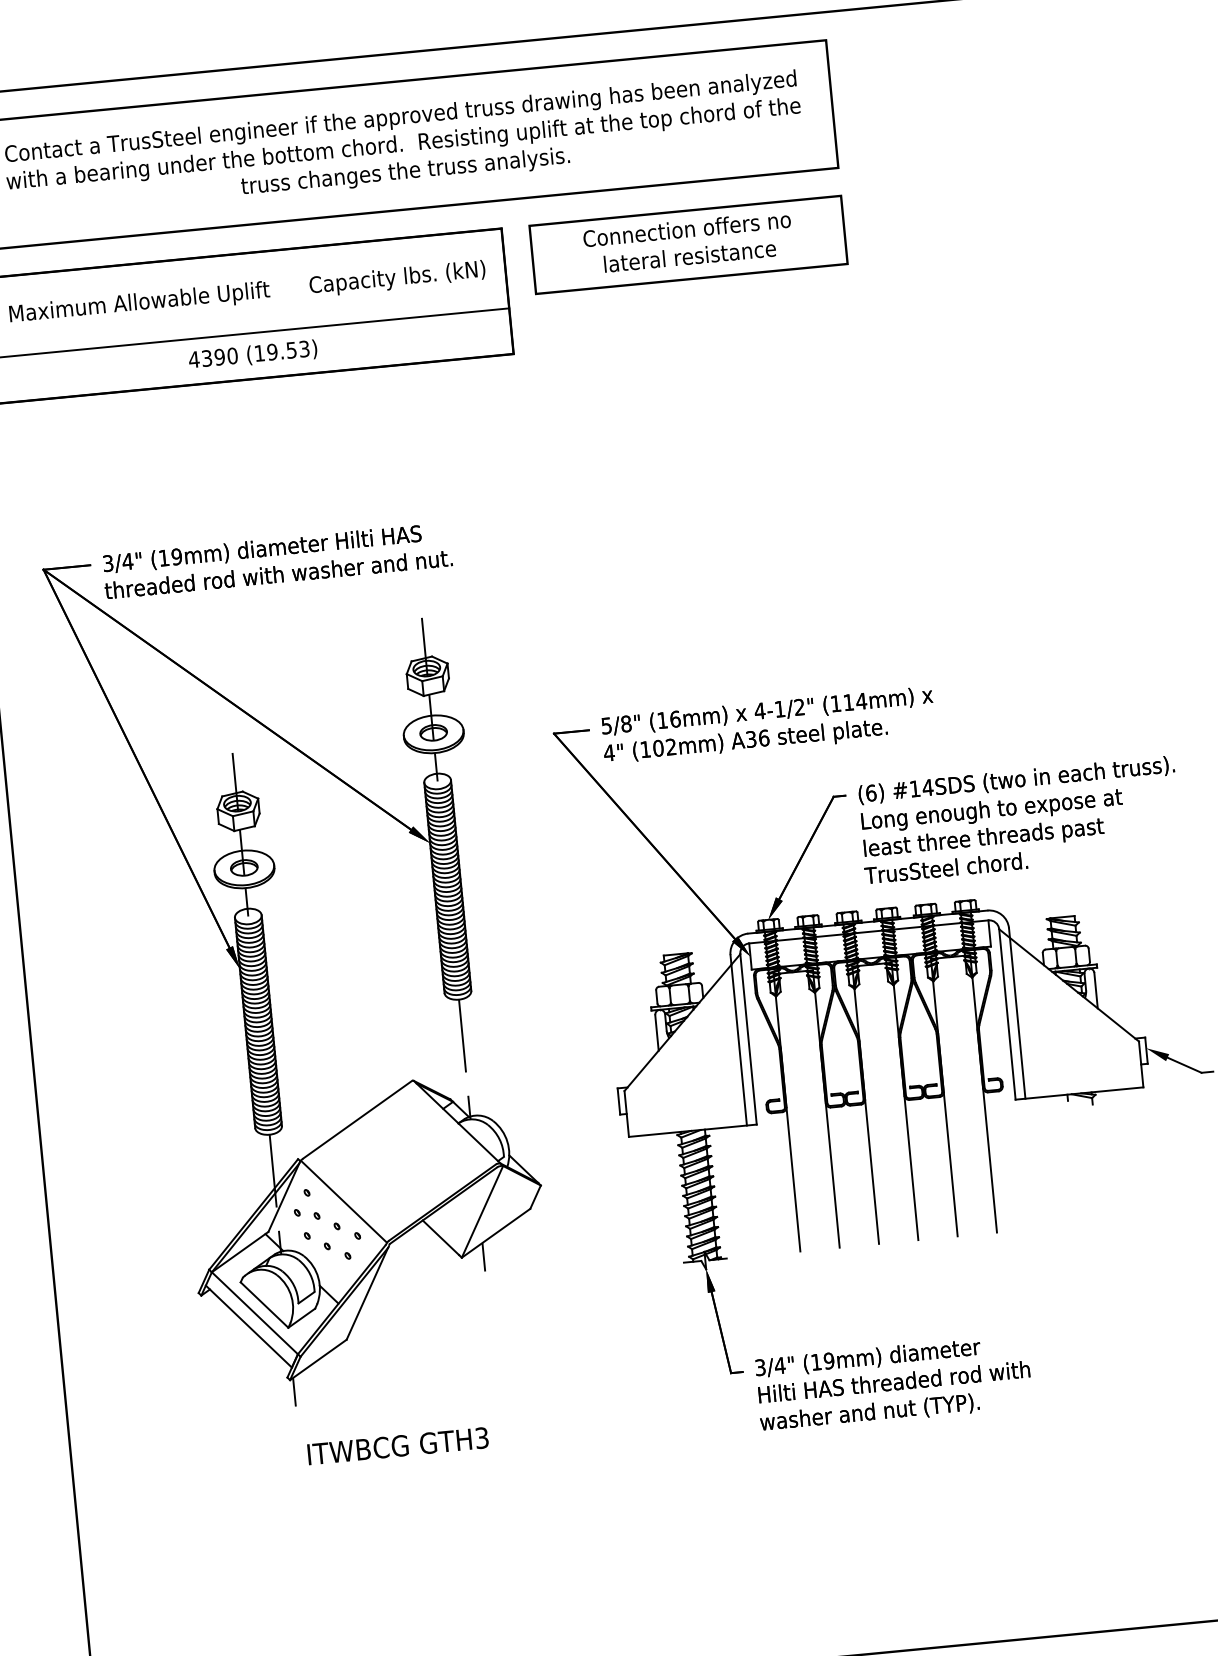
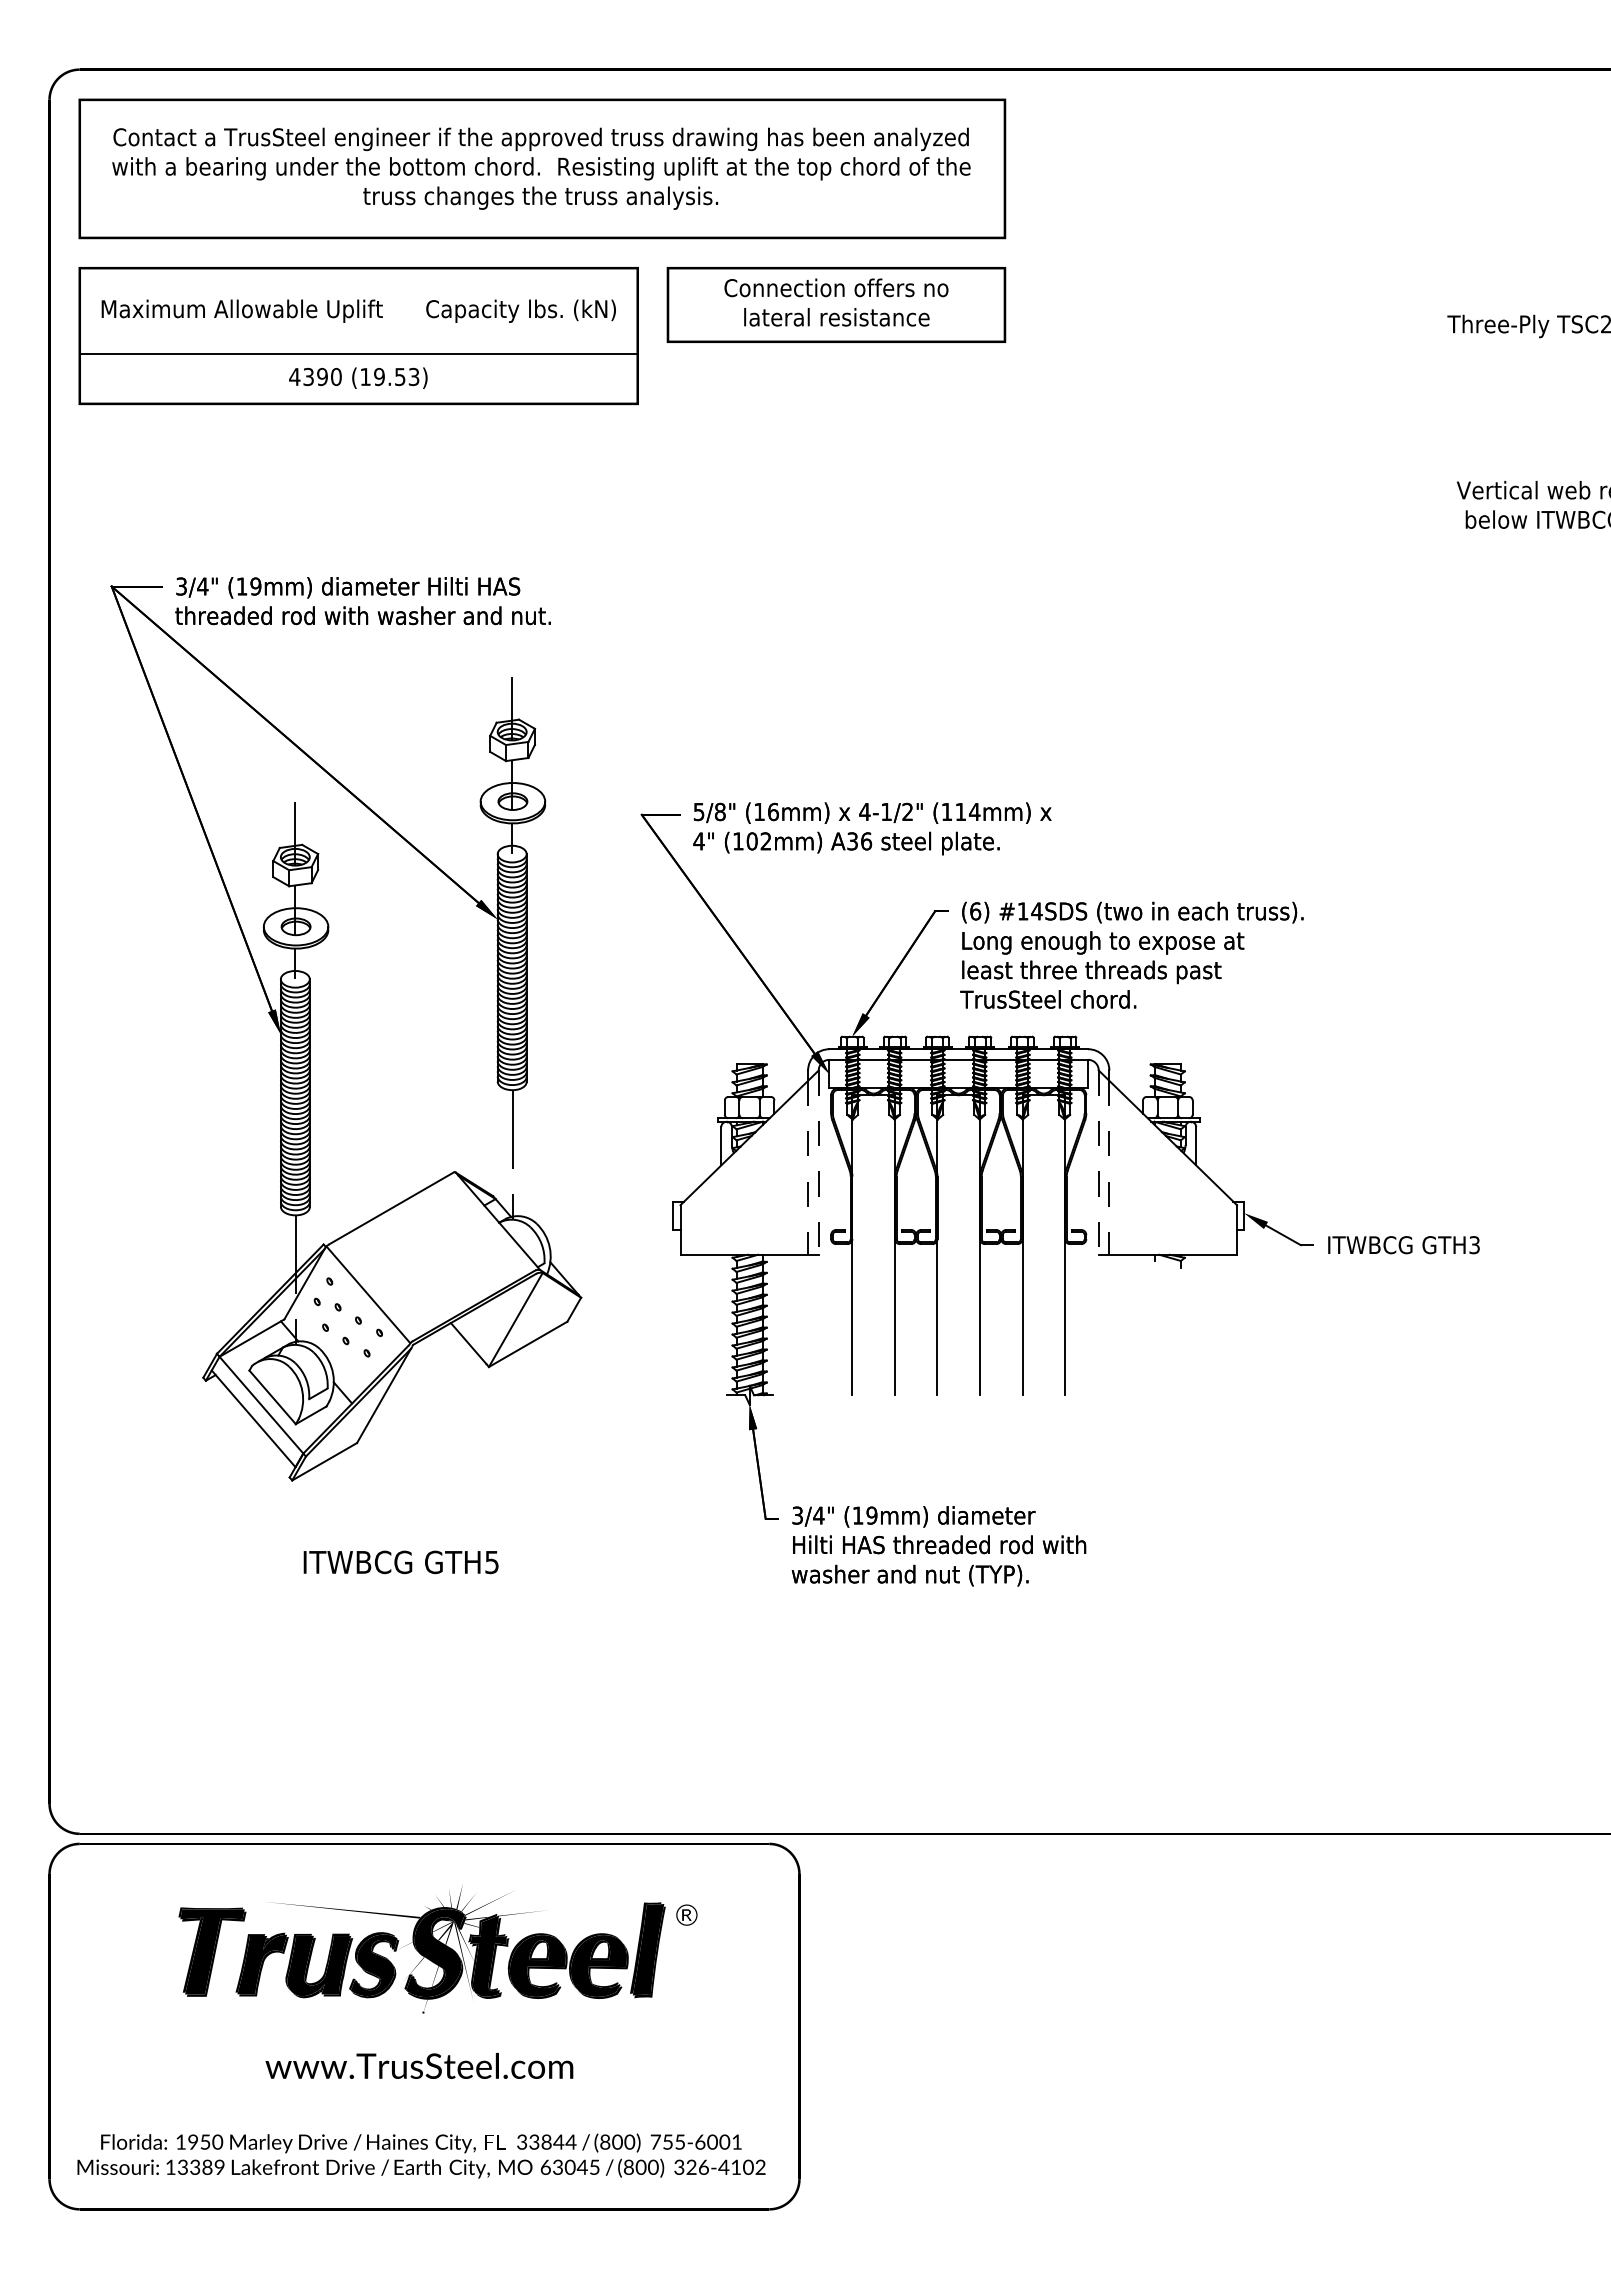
line: (1007, 1015) -> (1098, 1163), solid -> dashed
line: (1017, 1018) -> (1109, 1167), solid -> dashed
line: (748, 1040) -> (818, 1163), solid -> dashed
line: (739, 1044) -> (808, 1167), solid -> dashed
line: (483, 1256) -> (512, 1368), removed
line: (294, 1391) -> (295, 1493), removed
text: (482, 1437) -> (492, 1561), GTH3 -> GTH5

